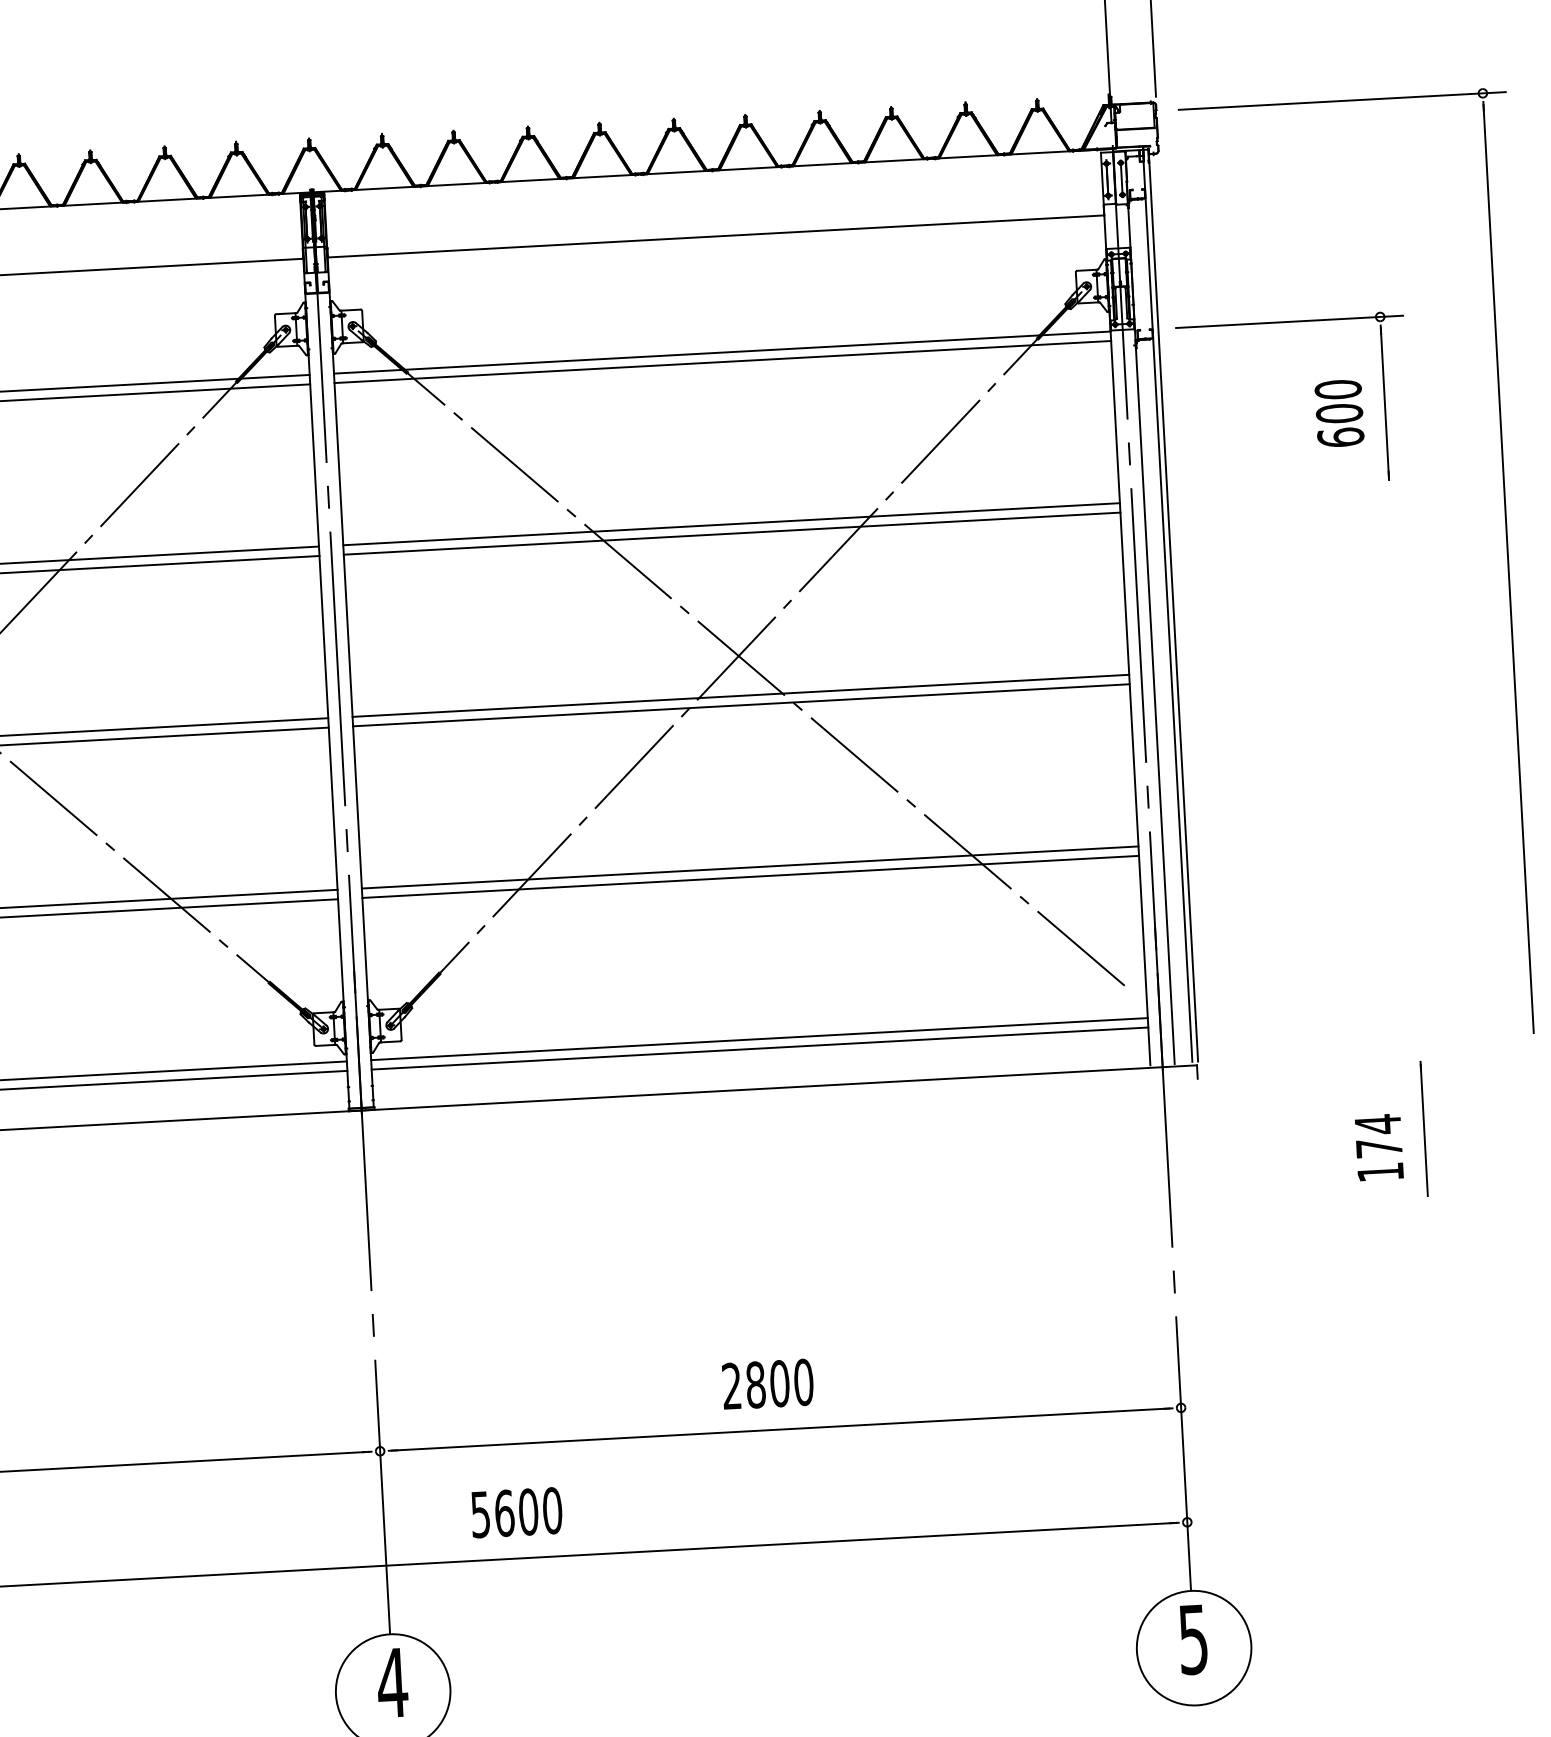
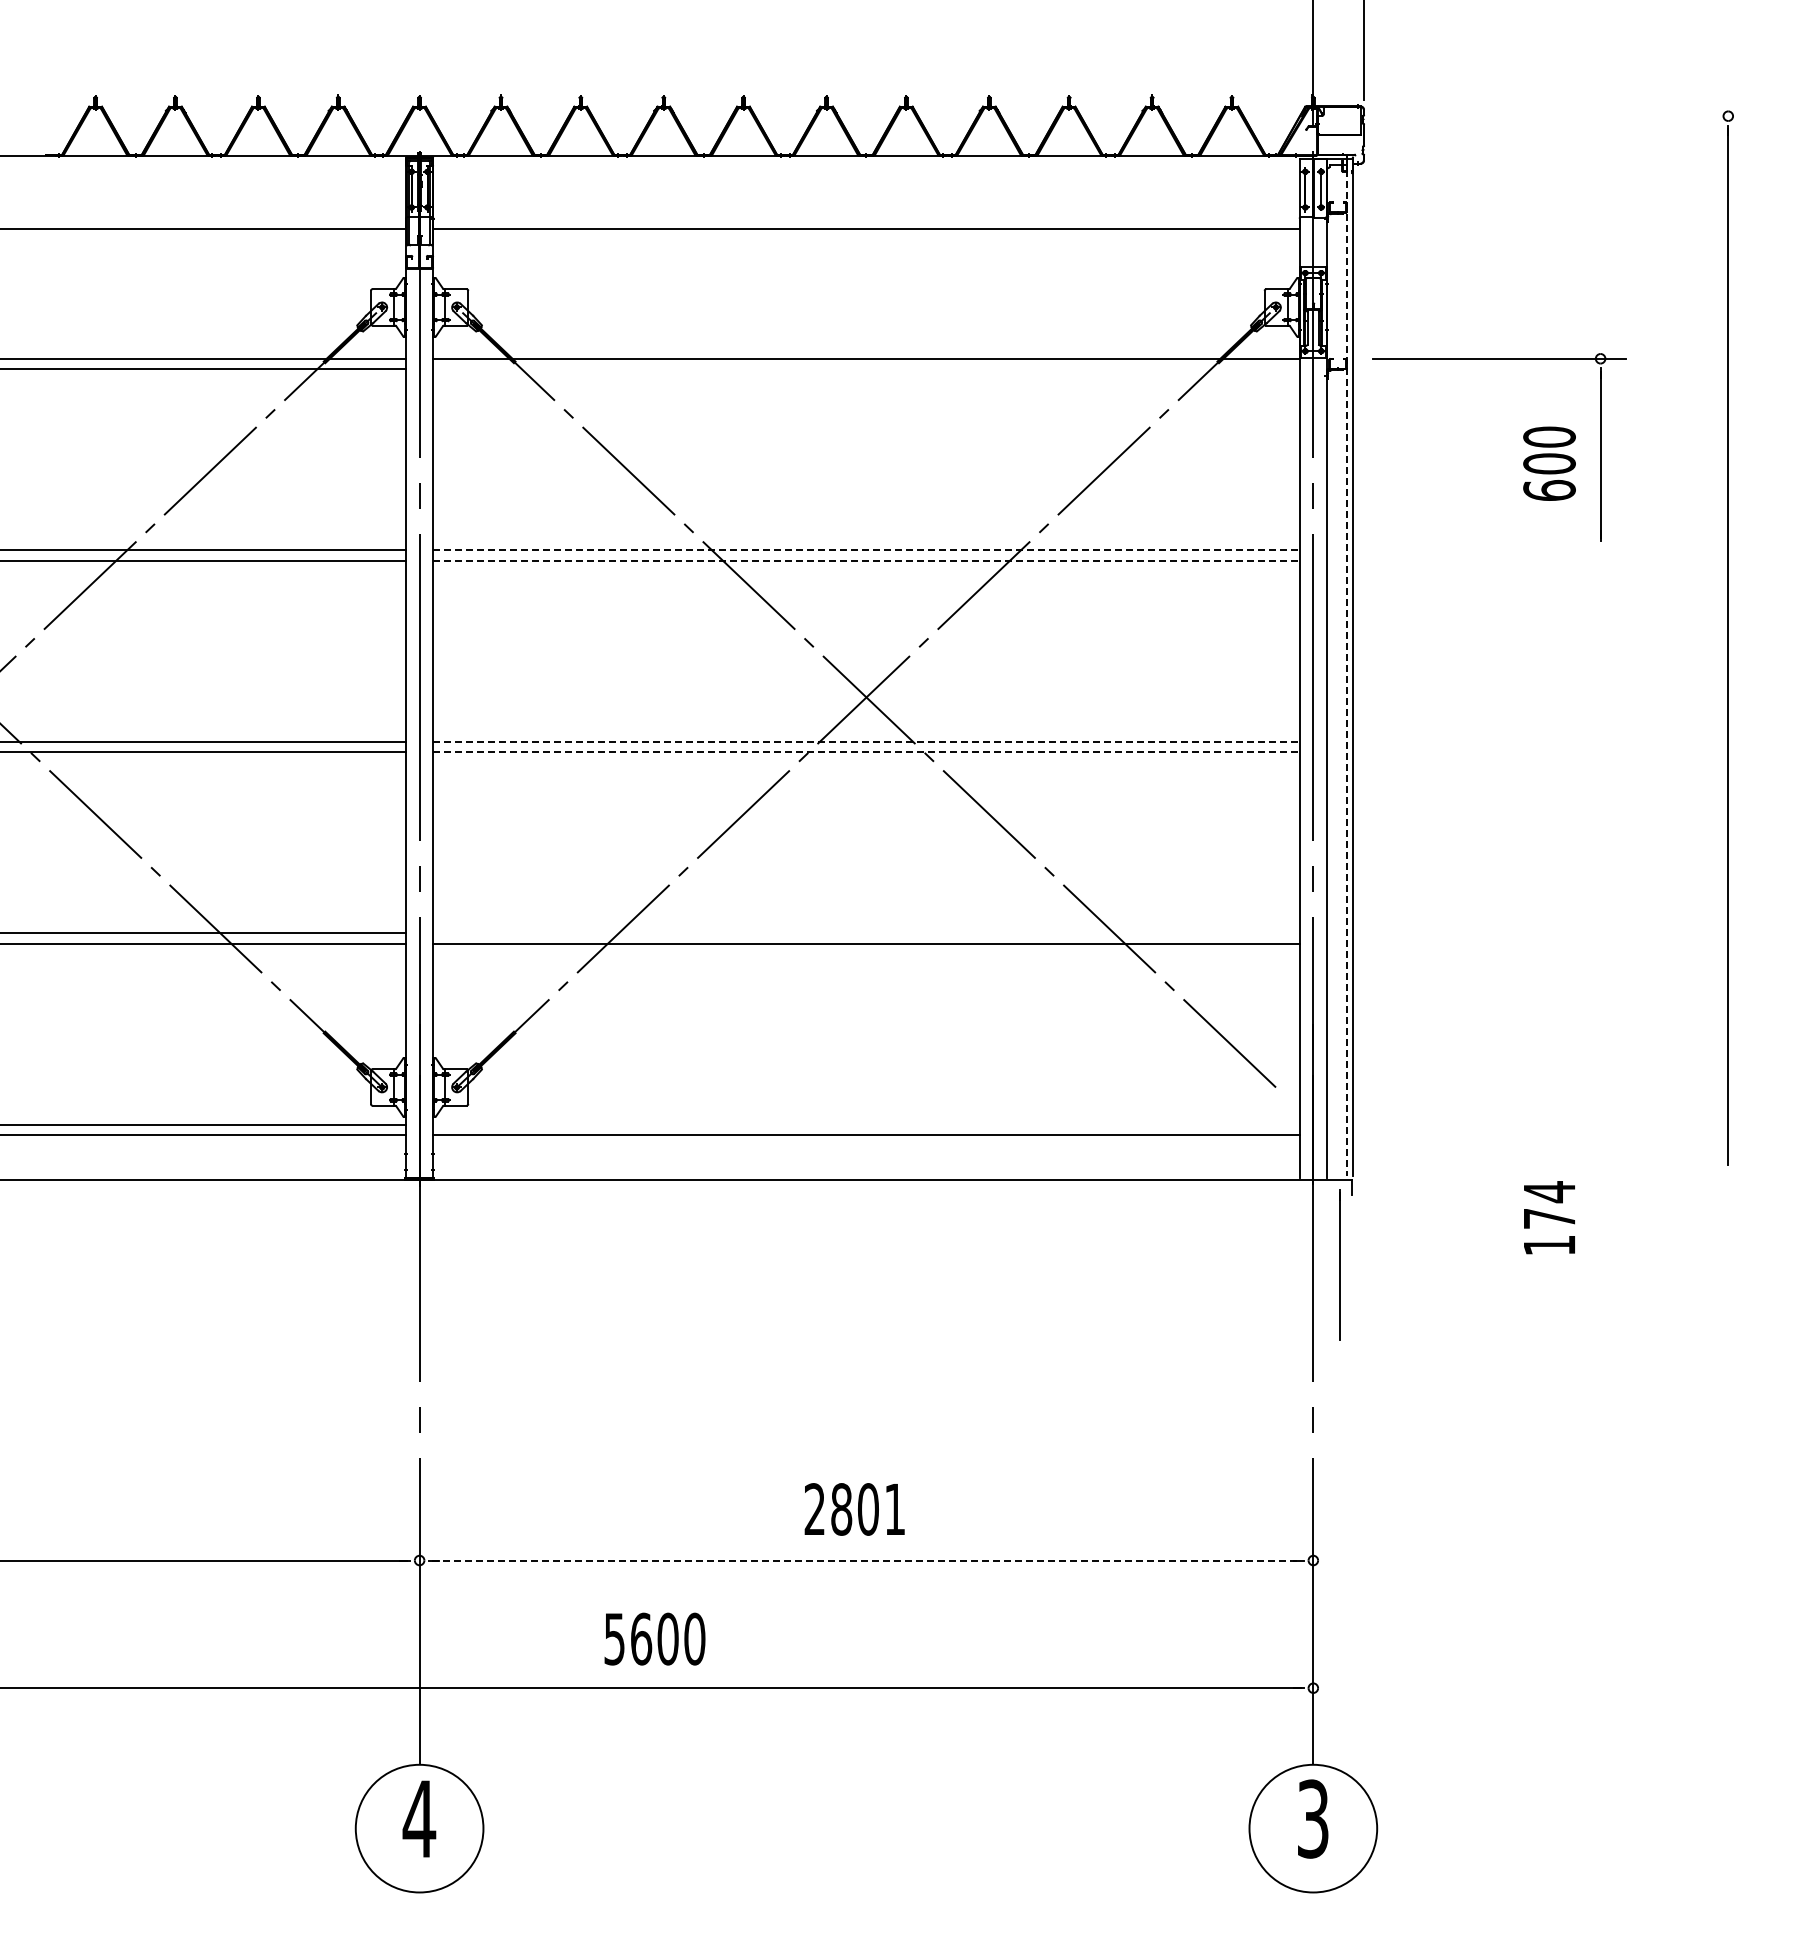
line: (1341, 101) -> (1570, 116), removed
line: (722, 362) -> (866, 369), removed
line: (731, 524) -> (866, 550), solid -> dashed
line: (732, 533) -> (866, 560), solid -> dashed
line: (1167, 605) -> (1346, 667), solid -> dashed
line: (740, 695) -> (866, 741), solid -> dashed
line: (741, 705) -> (866, 752), solid -> dashed
line: (750, 867) -> (866, 933), removed
line: (759, 1038) -> (866, 1124), removed
line: (1424, 1128) -> (1339, 1264), moved
text: (1379, 1147) -> (1549, 1217), moved
text: (803, 1382) -> (894, 1509), 2800 -> 2801
line: (780, 1429) -> (866, 1560), solid -> dashed
text: (516, 1512) -> (654, 1638), moved
text: (1193, 1639) -> (1313, 1818), 5 -> 3

